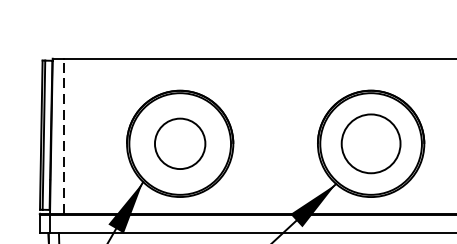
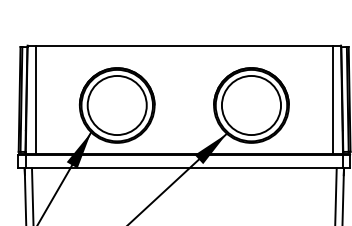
line: (63, 135) -> (35, 99), dashed -> solid
circle: (179, 143) -> (116, 105), size x1.67
circle: (371, 143) -> (251, 105), size x1.43

